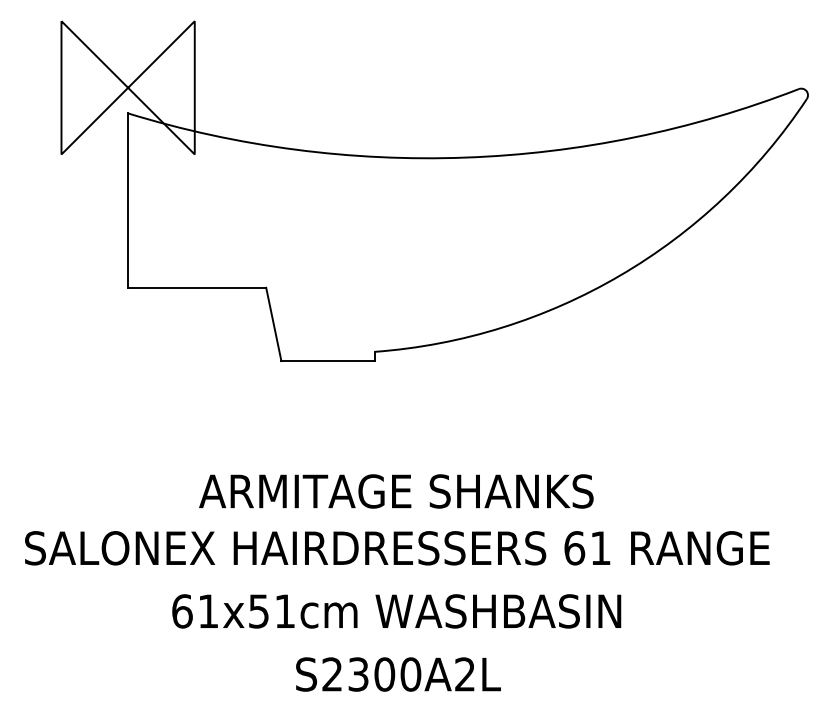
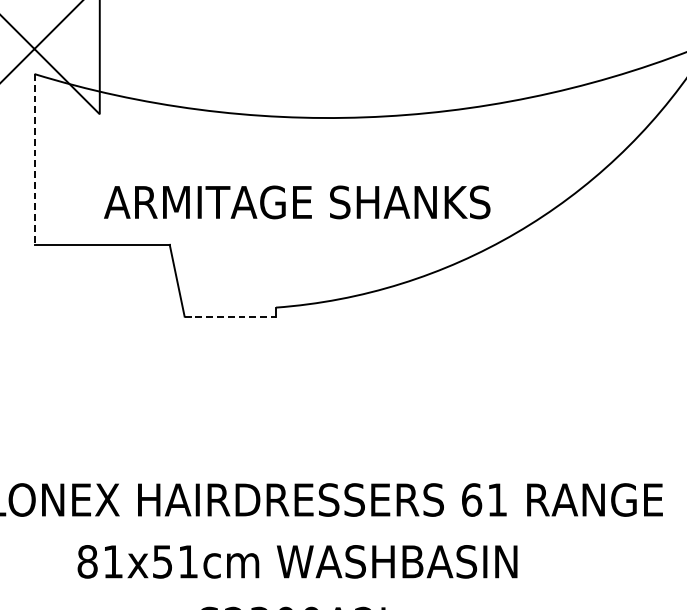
line: (128, 201) -> (34, 160), solid -> dashed
line: (328, 361) -> (230, 317), solid -> dashed
text: (396, 491) -> (297, 202), moved
text: (182, 611) -> (87, 561), 61x51cm -> 81x51cm

